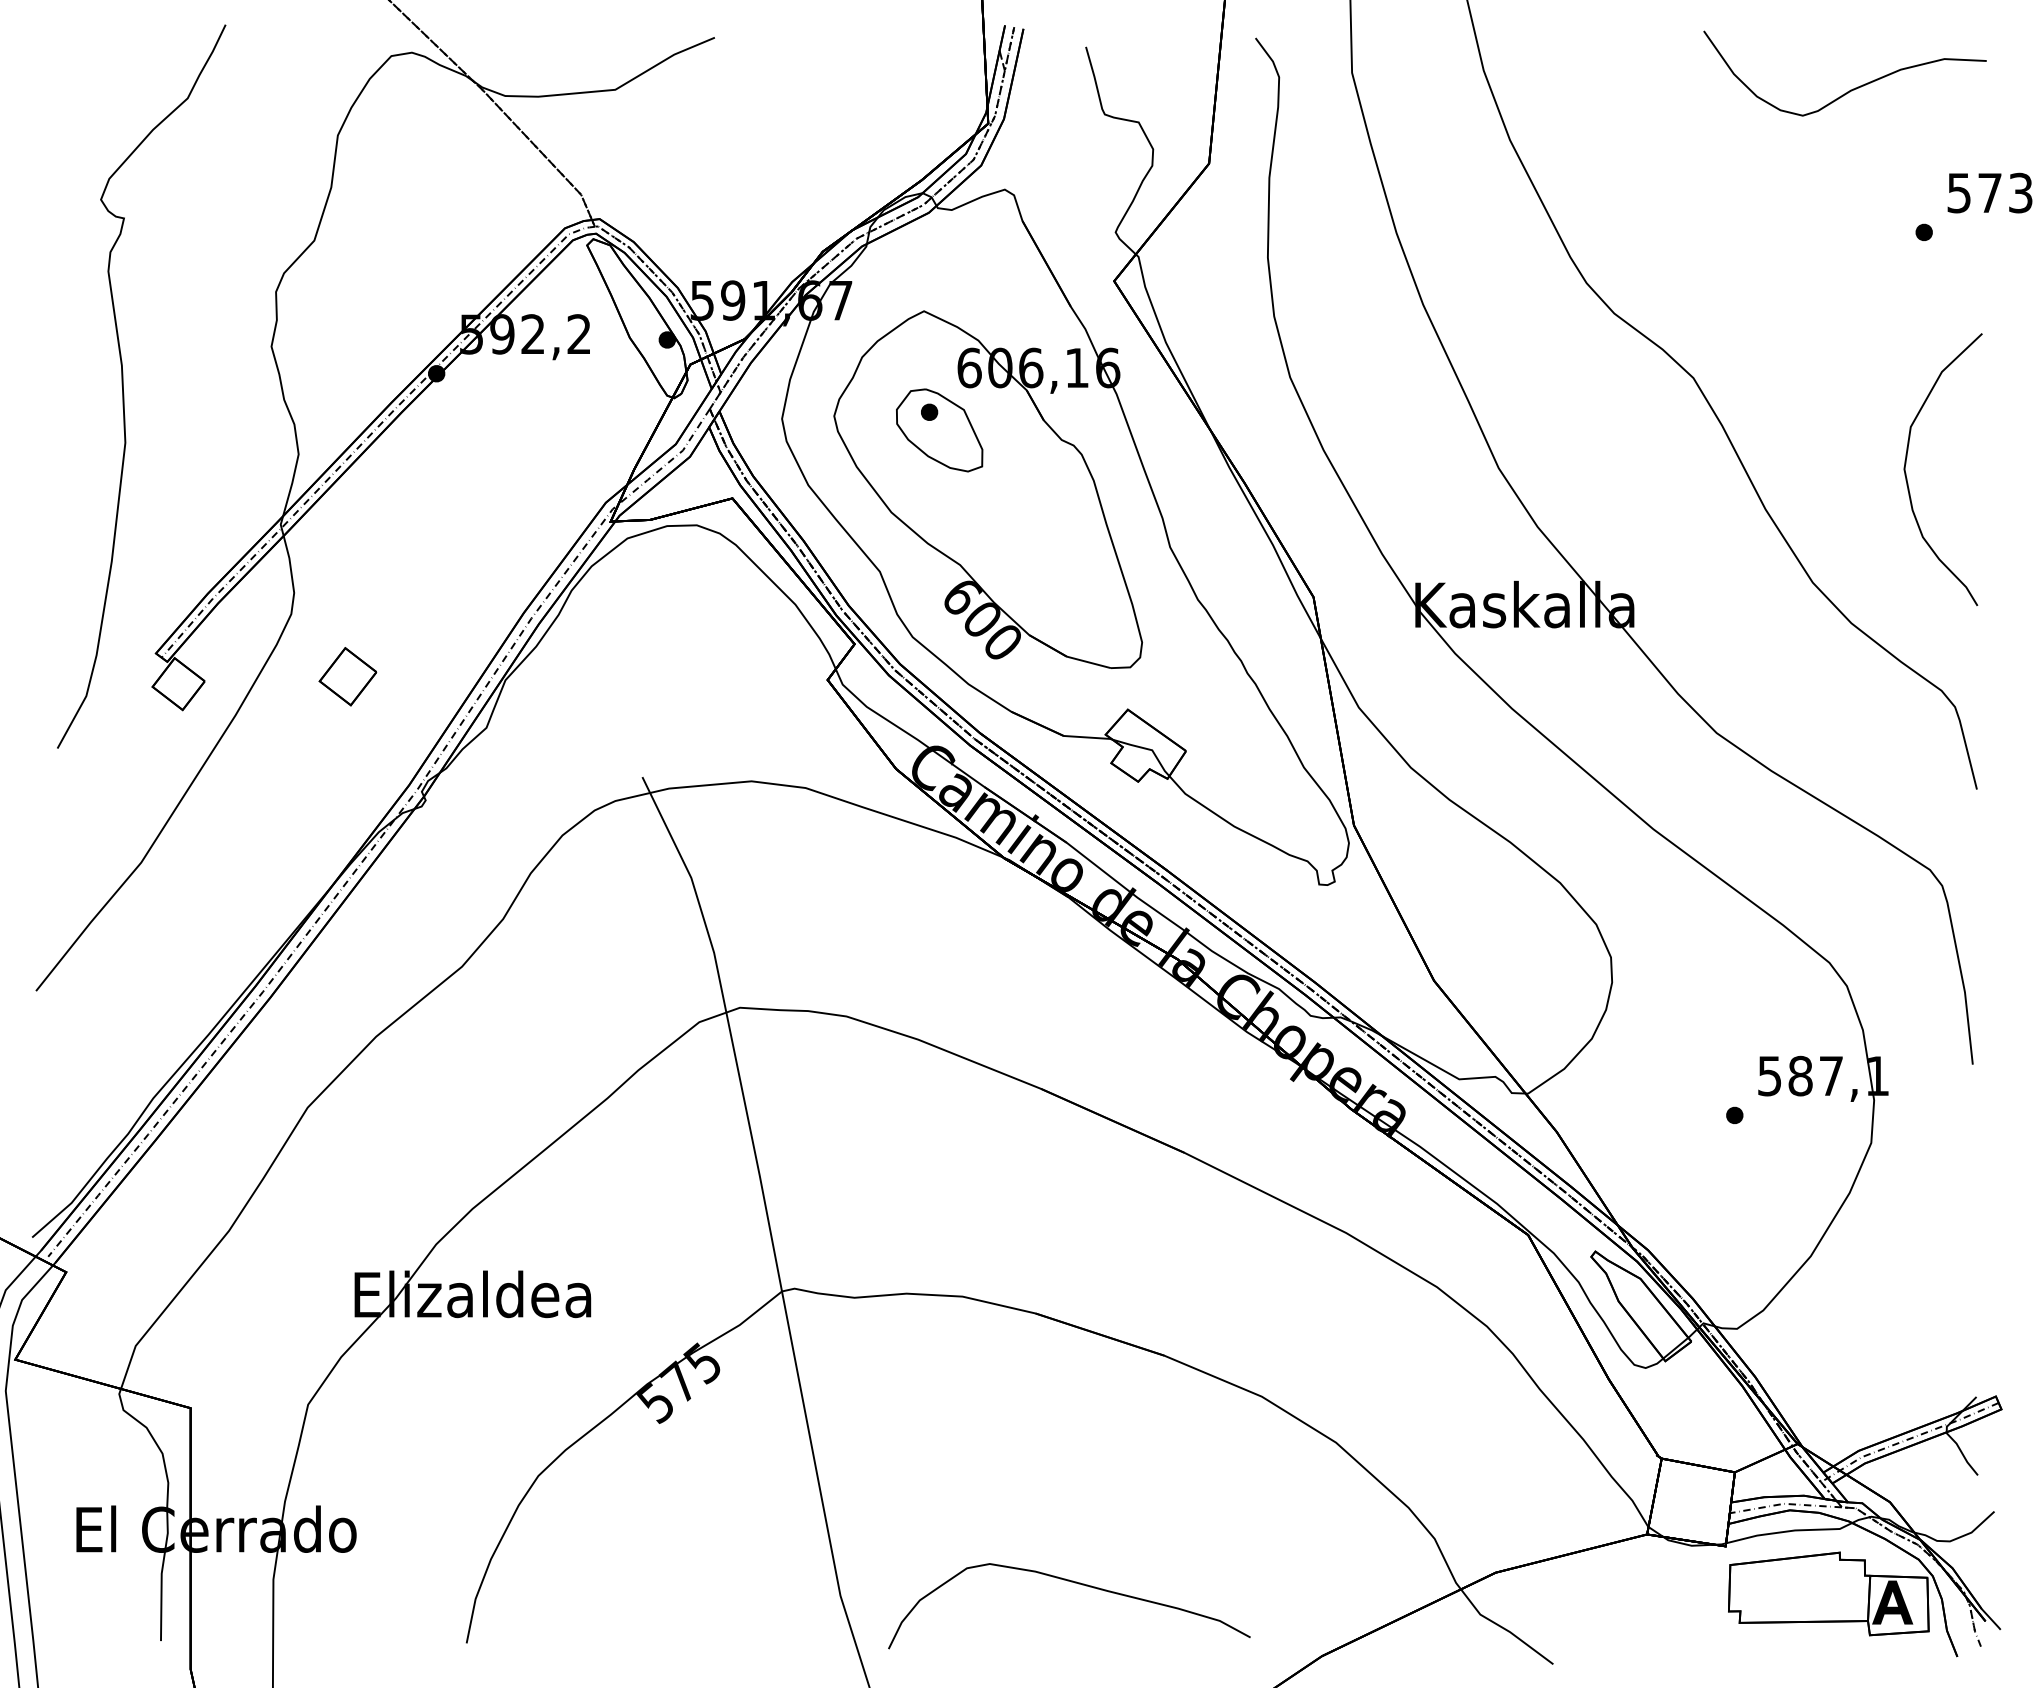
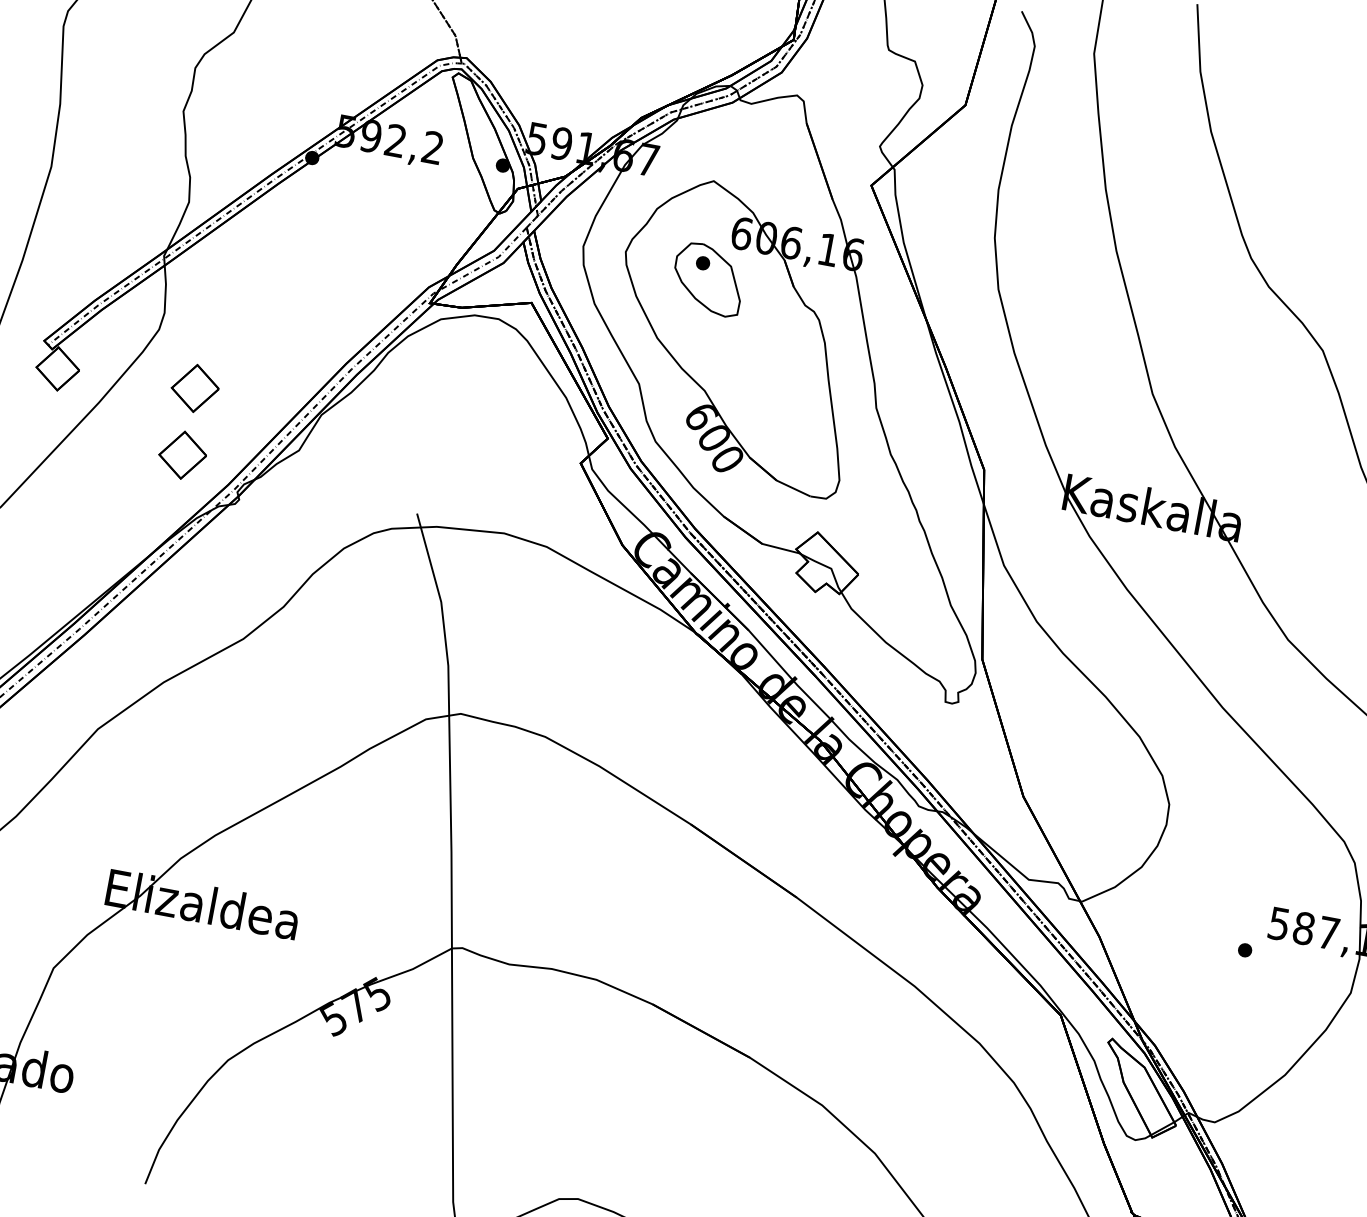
part: (347, 759) -> (182, 455), added

